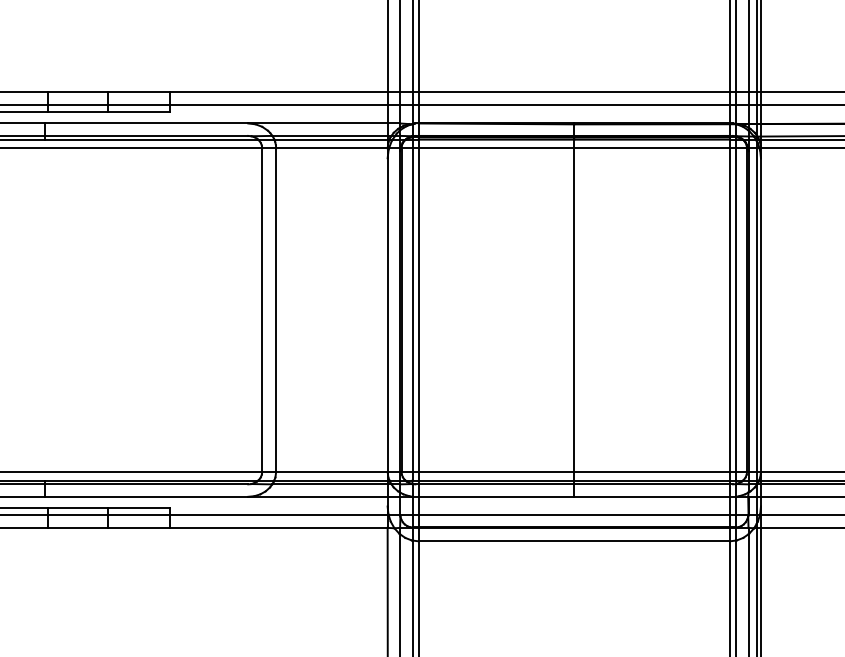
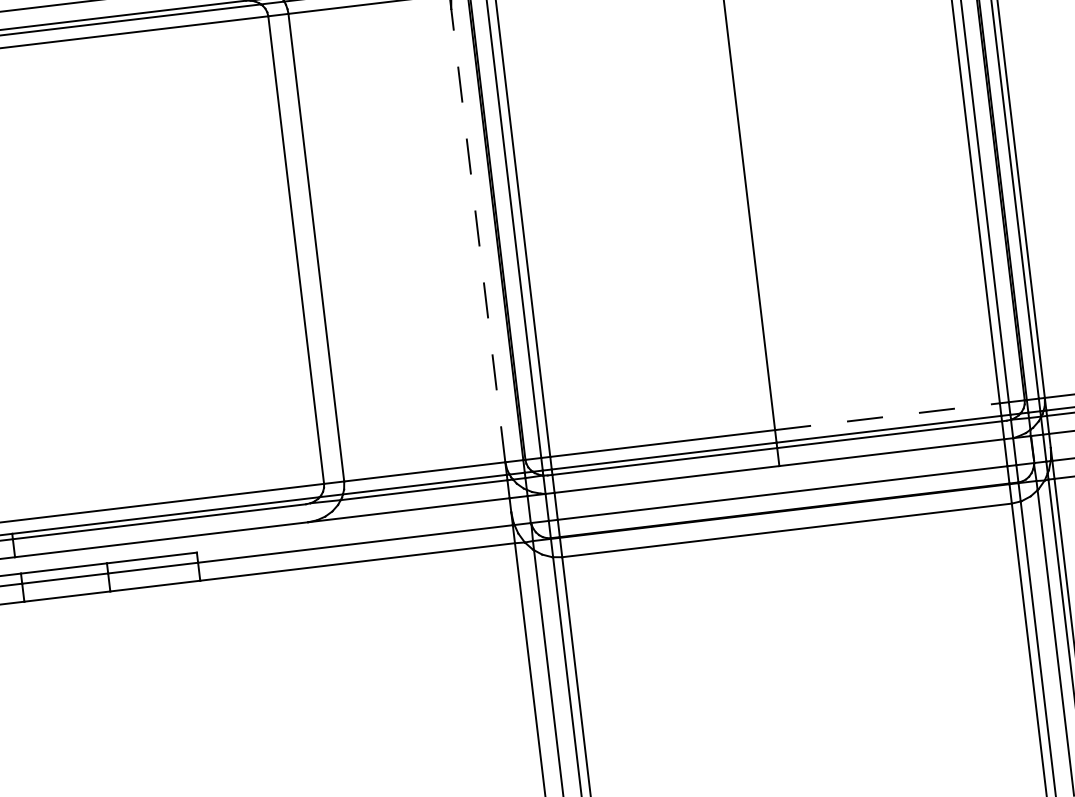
line: (387, 315) -> (478, 236), solid -> dashed
line: (652, 471) -> (888, 416), solid -> dashed

